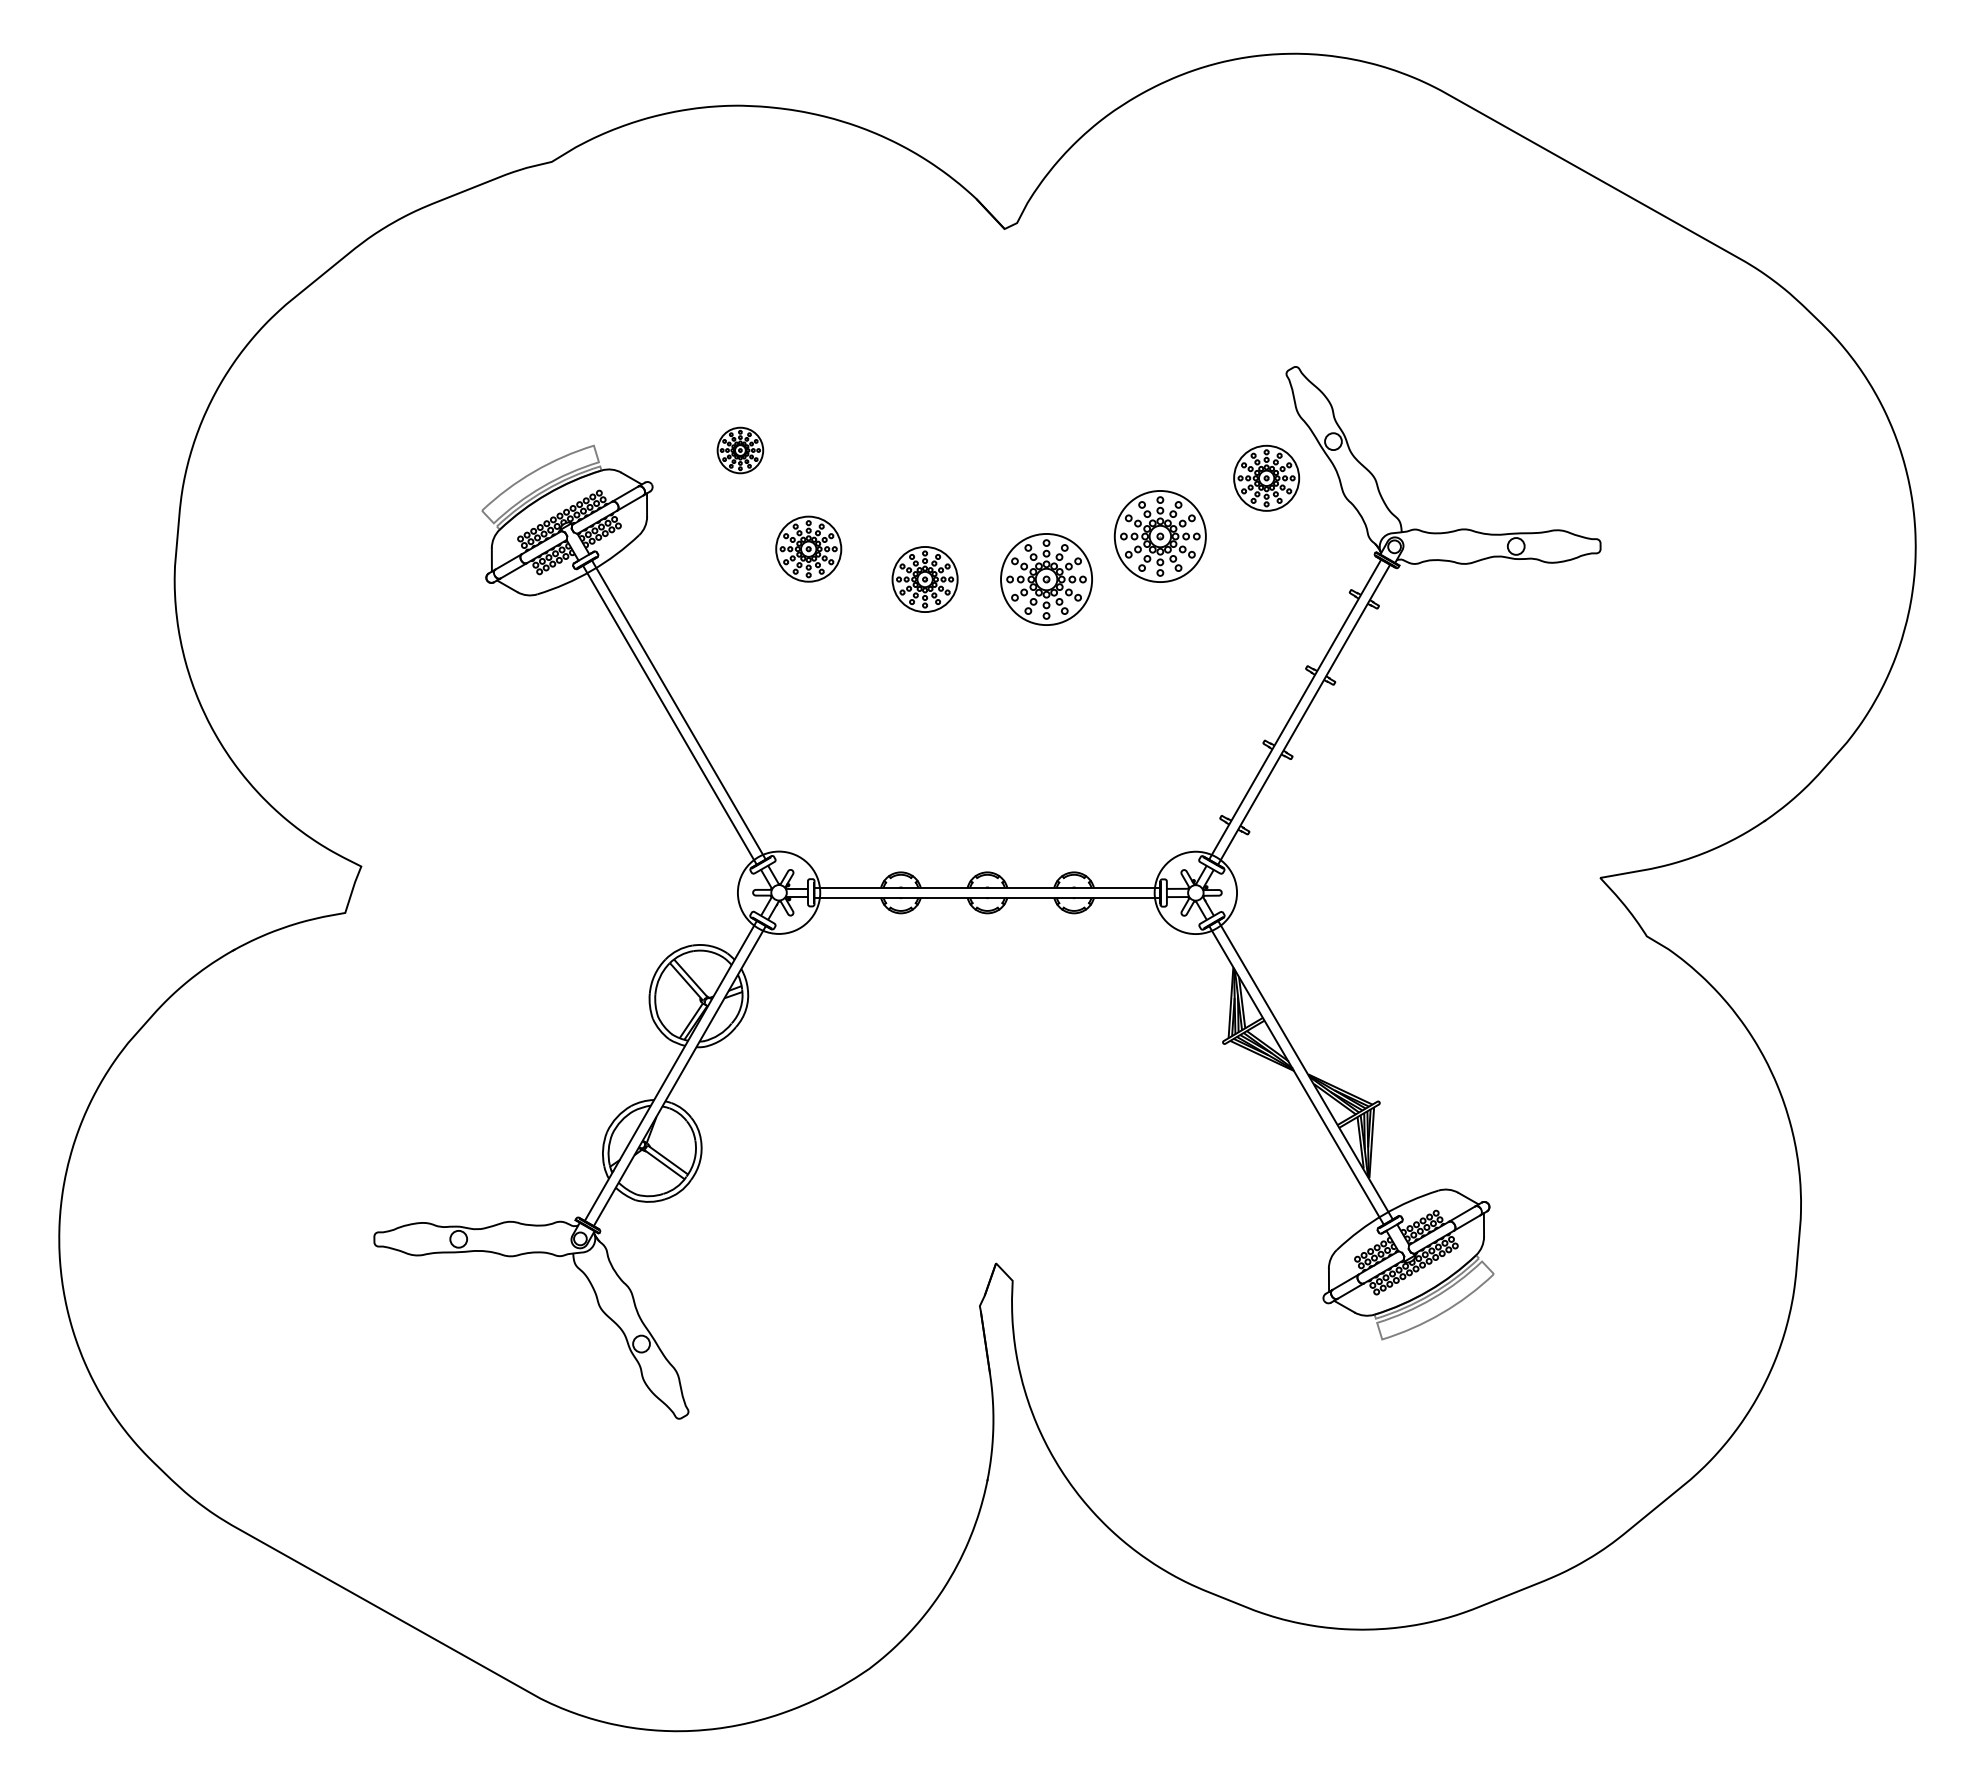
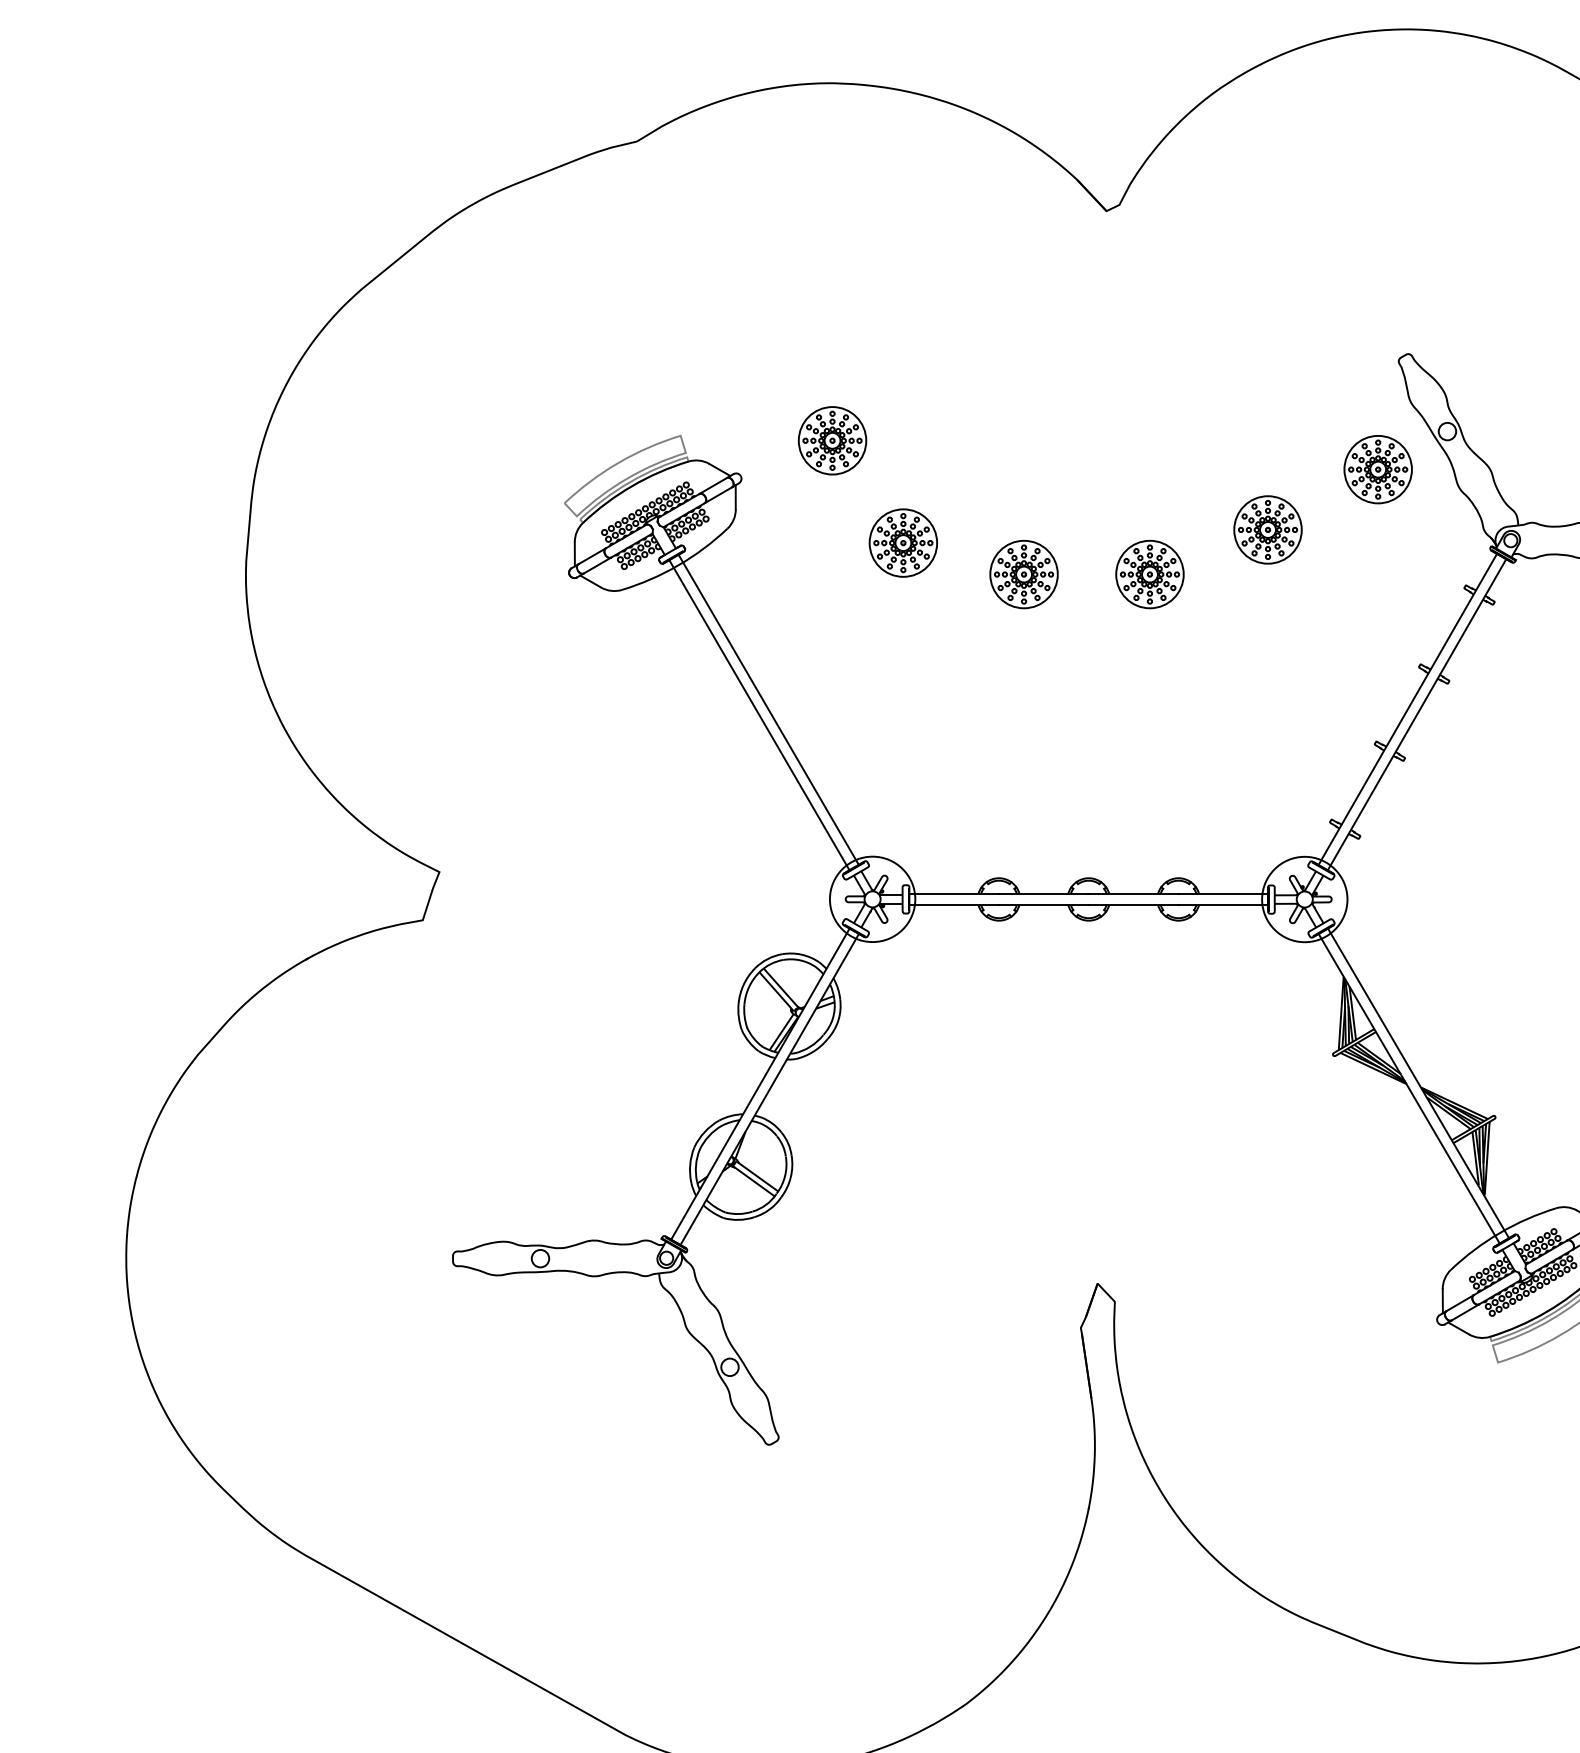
part: (740, 450) -> (832, 440), size x1.43
part: (1160, 536) -> (1268, 529), size x0.71
part: (1046, 579) -> (1149, 574), size x0.71

